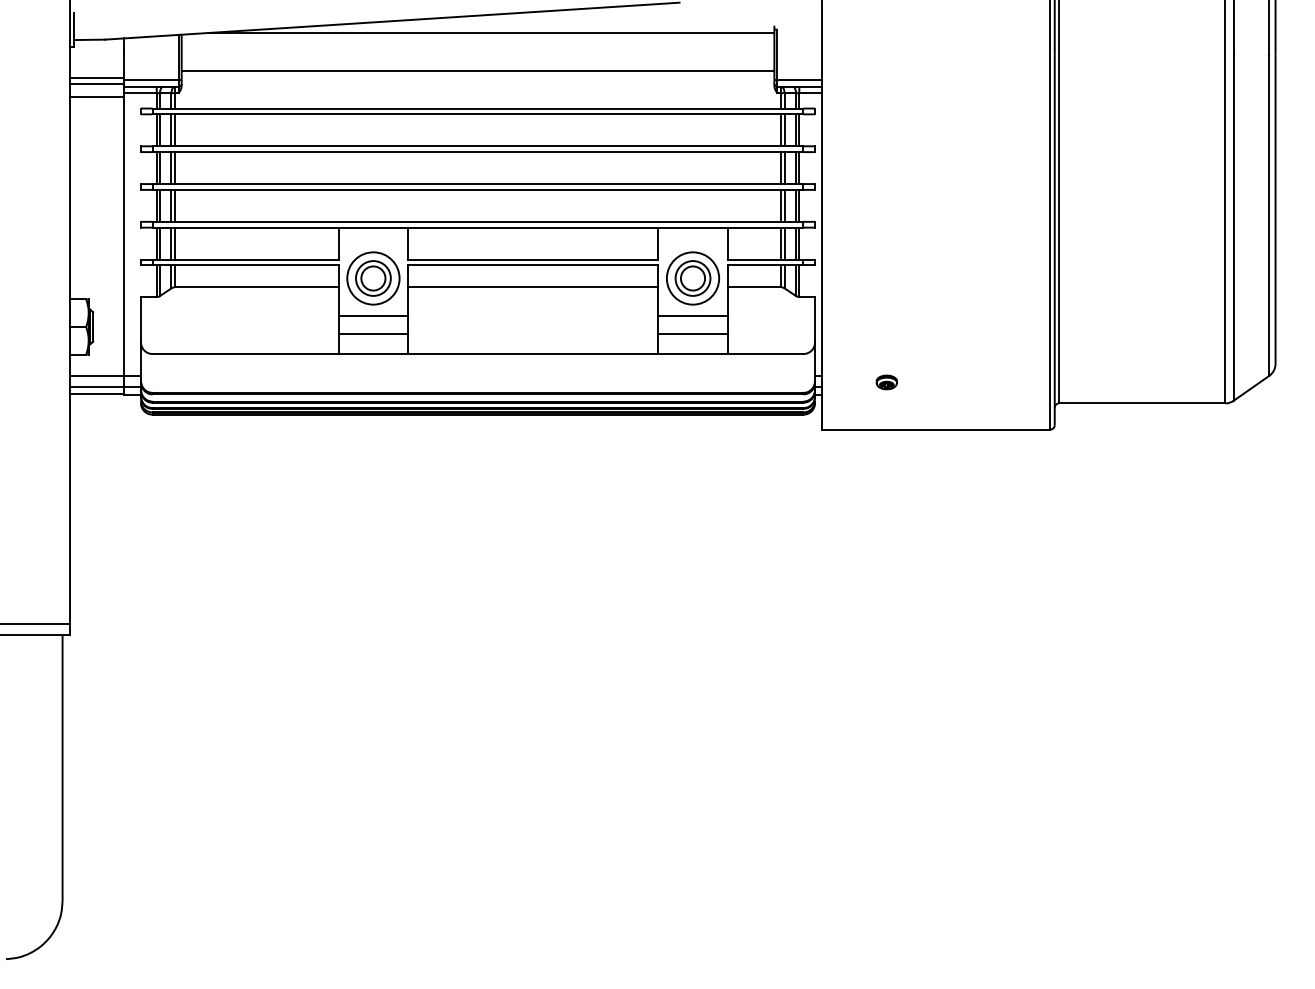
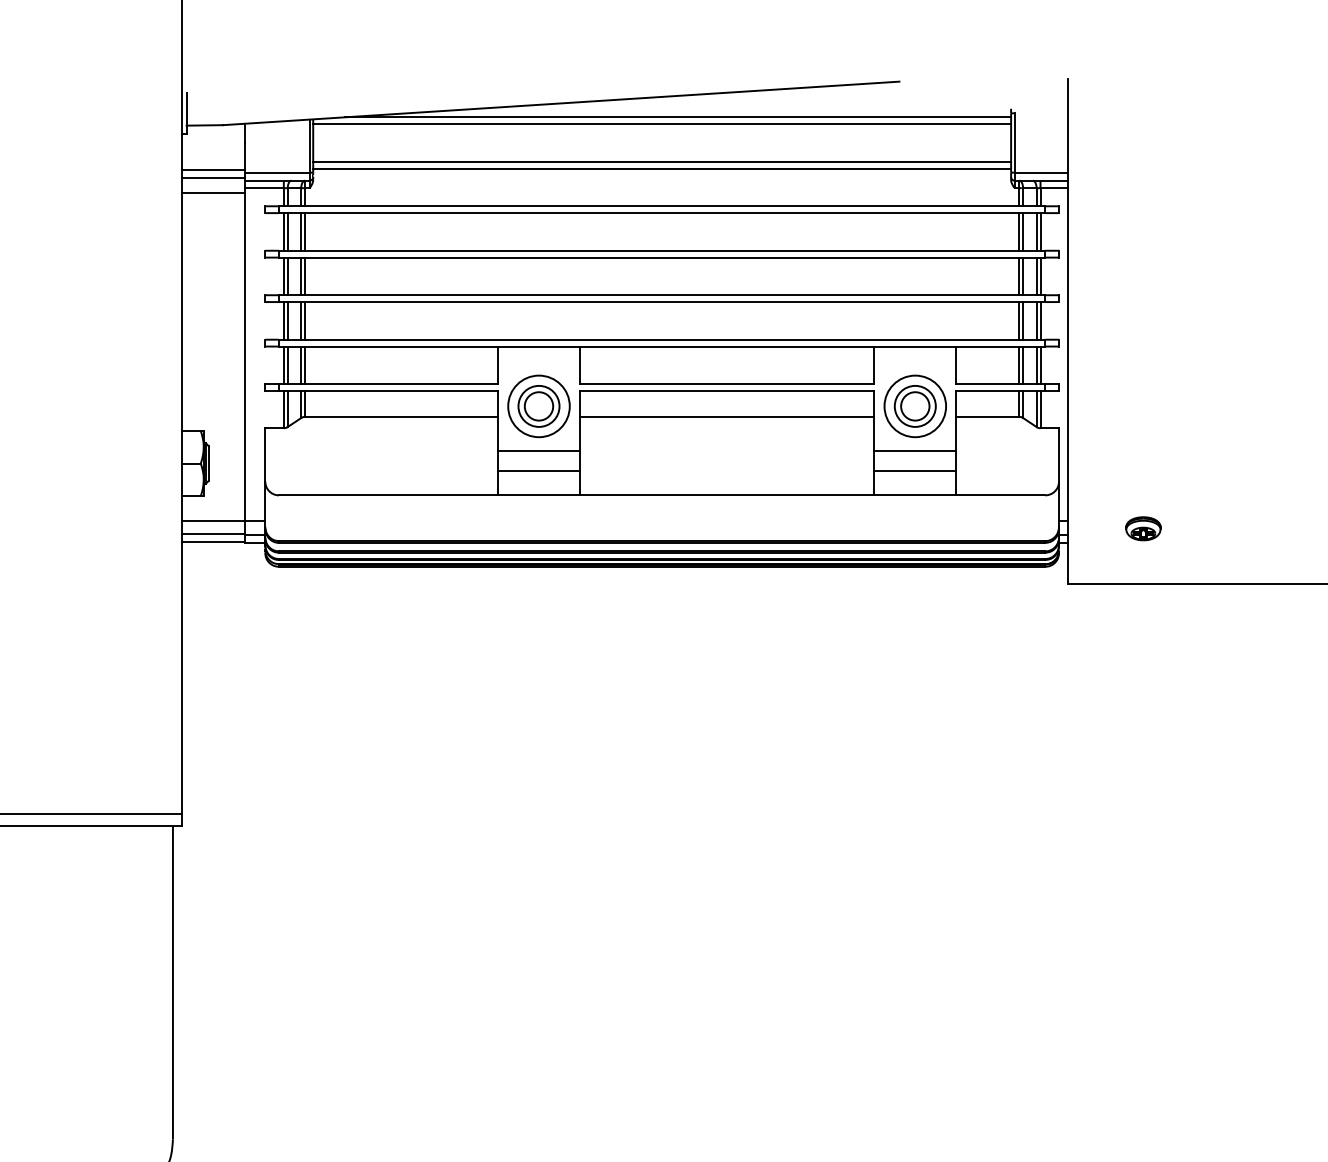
line: (477, 38) -> (661, 123), added
line: (477, 76) -> (661, 168), added
part: (886, 382) -> (1143, 528), size x1.43

